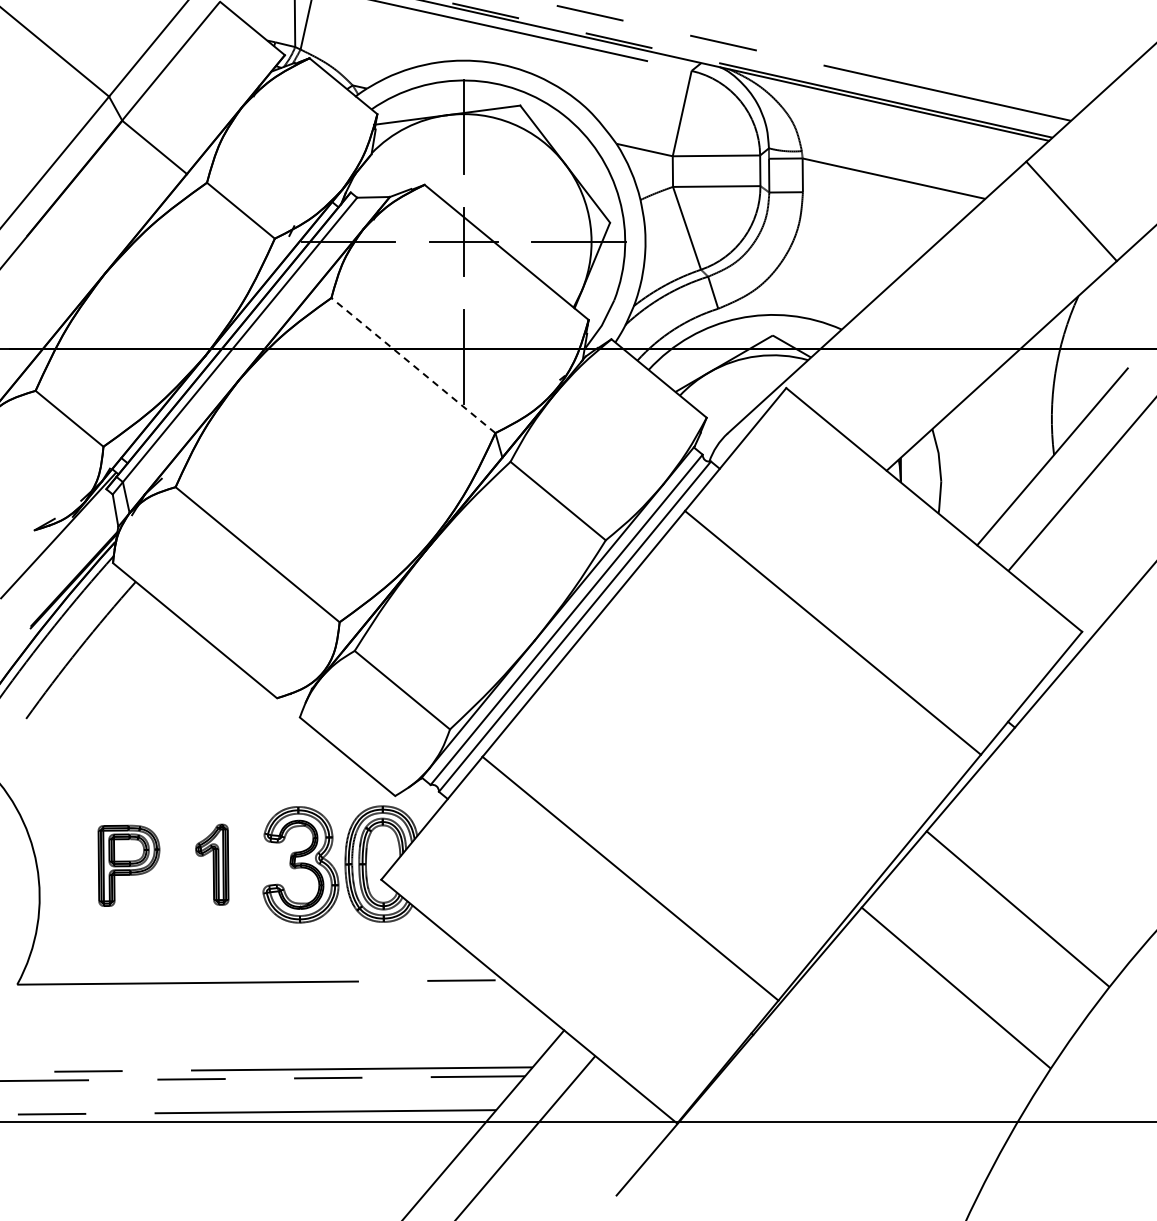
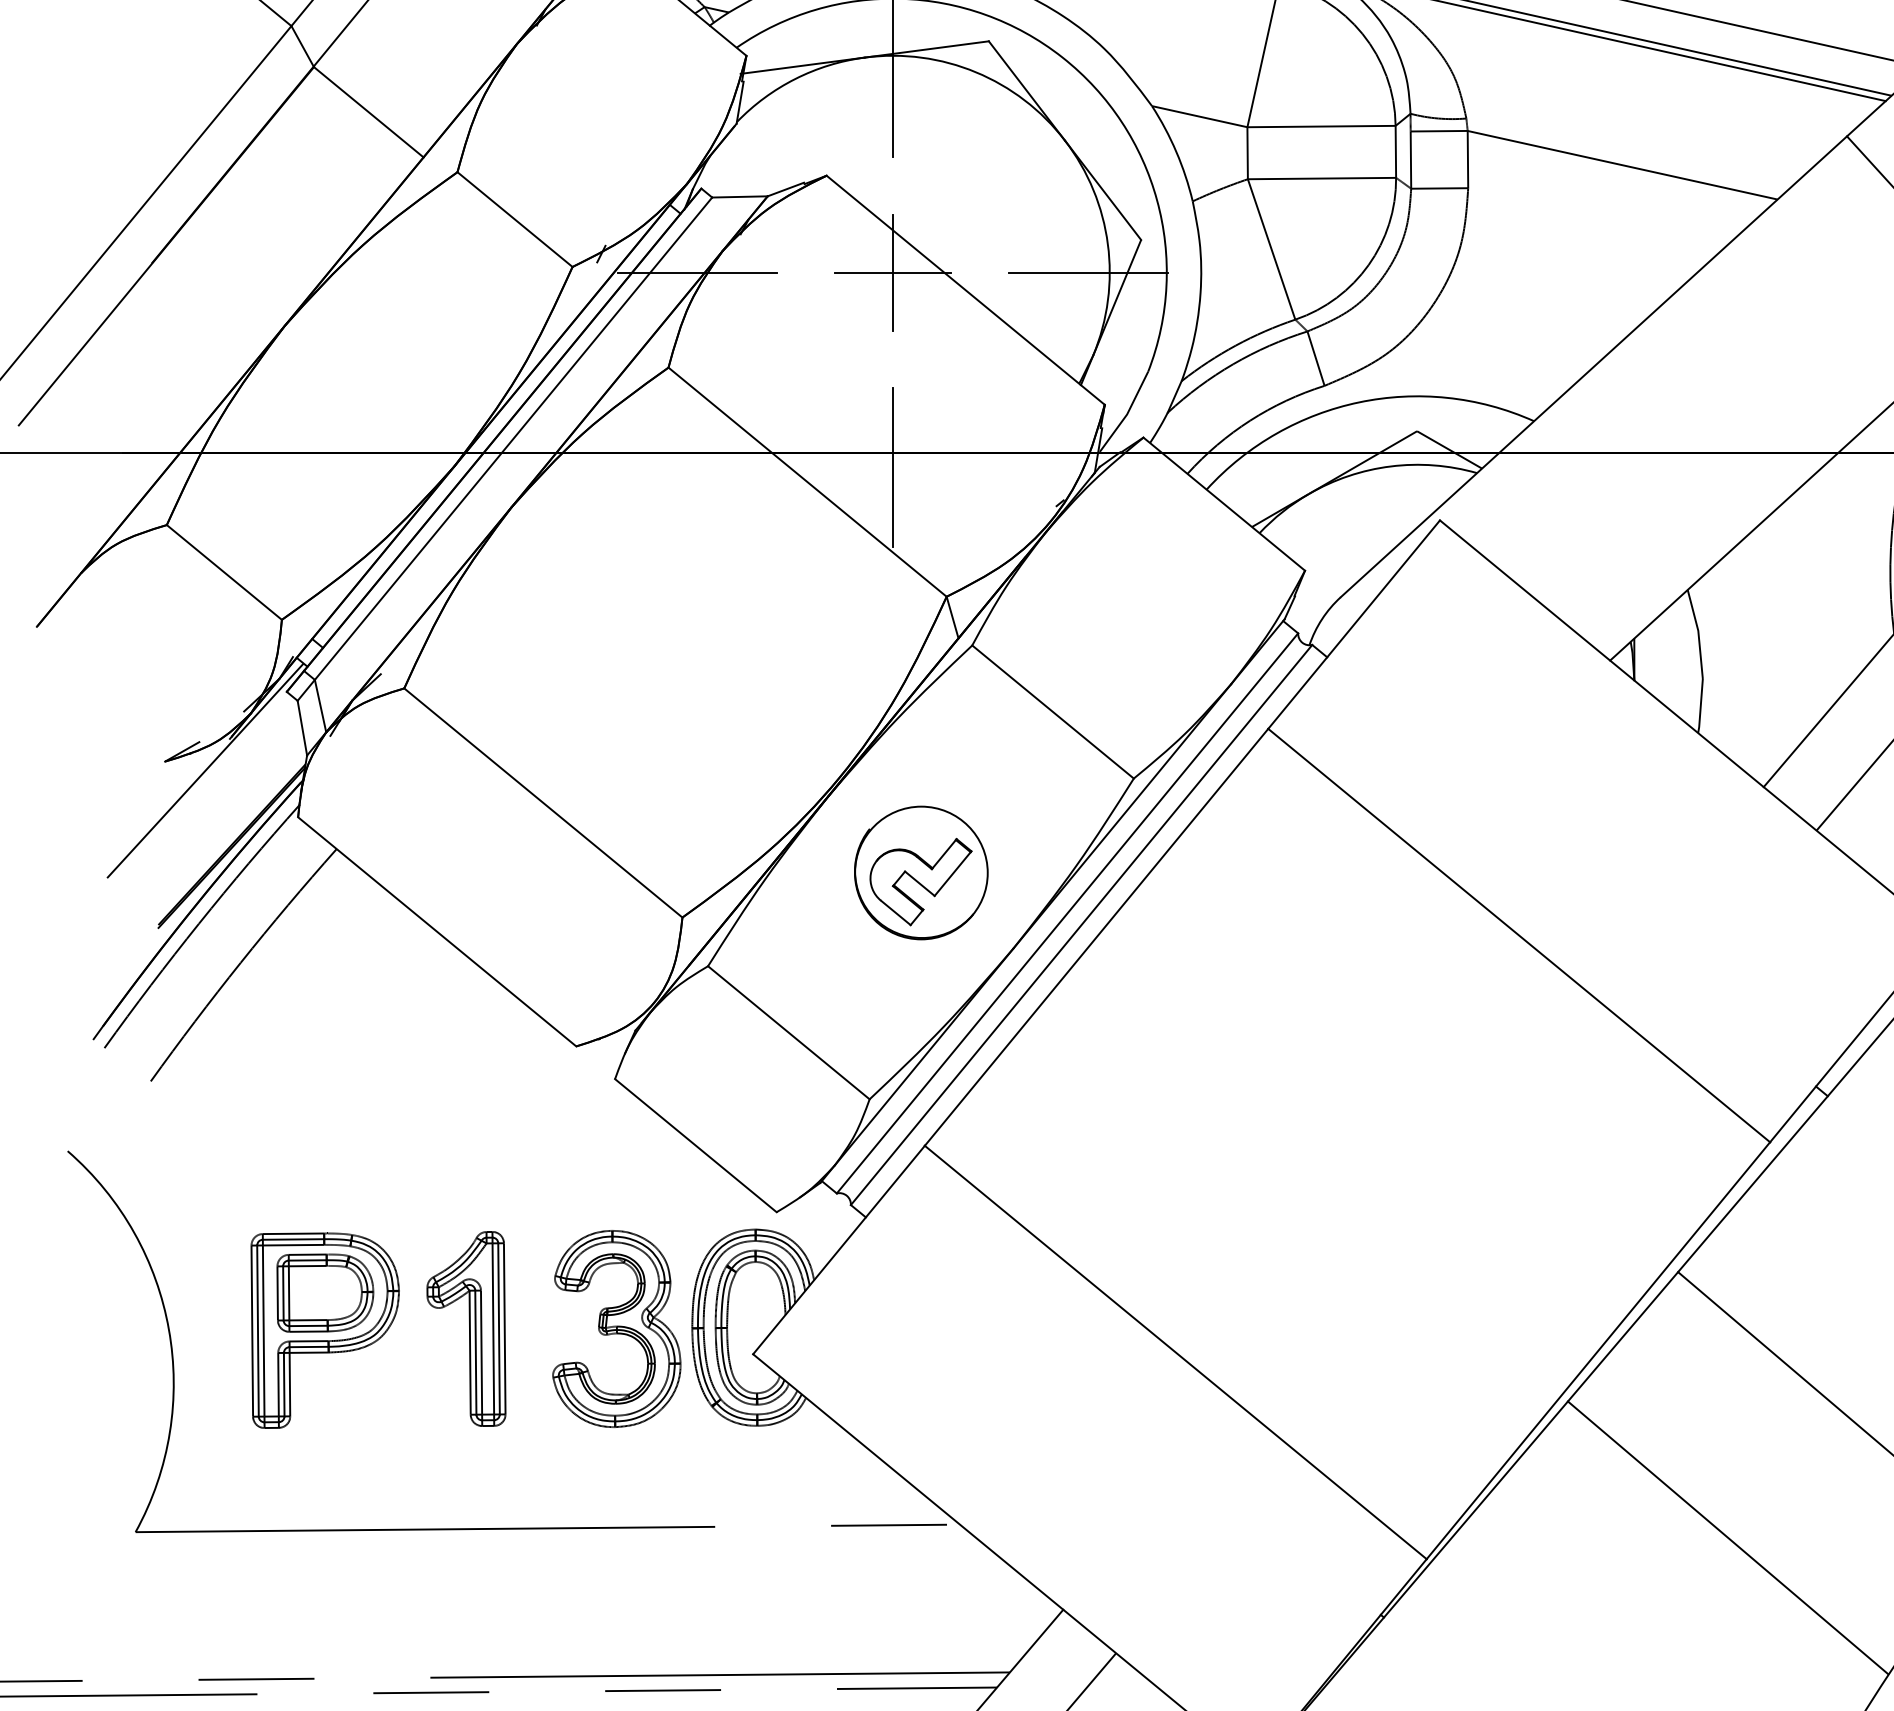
line: (413, 365) -> (807, 482), dashed -> solid
part: (480, 595) -> (921, 872), added
part: (212, 864) -> (466, 1328), size x1.43
part: (128, 865) -> (324, 1330), size x1.43

